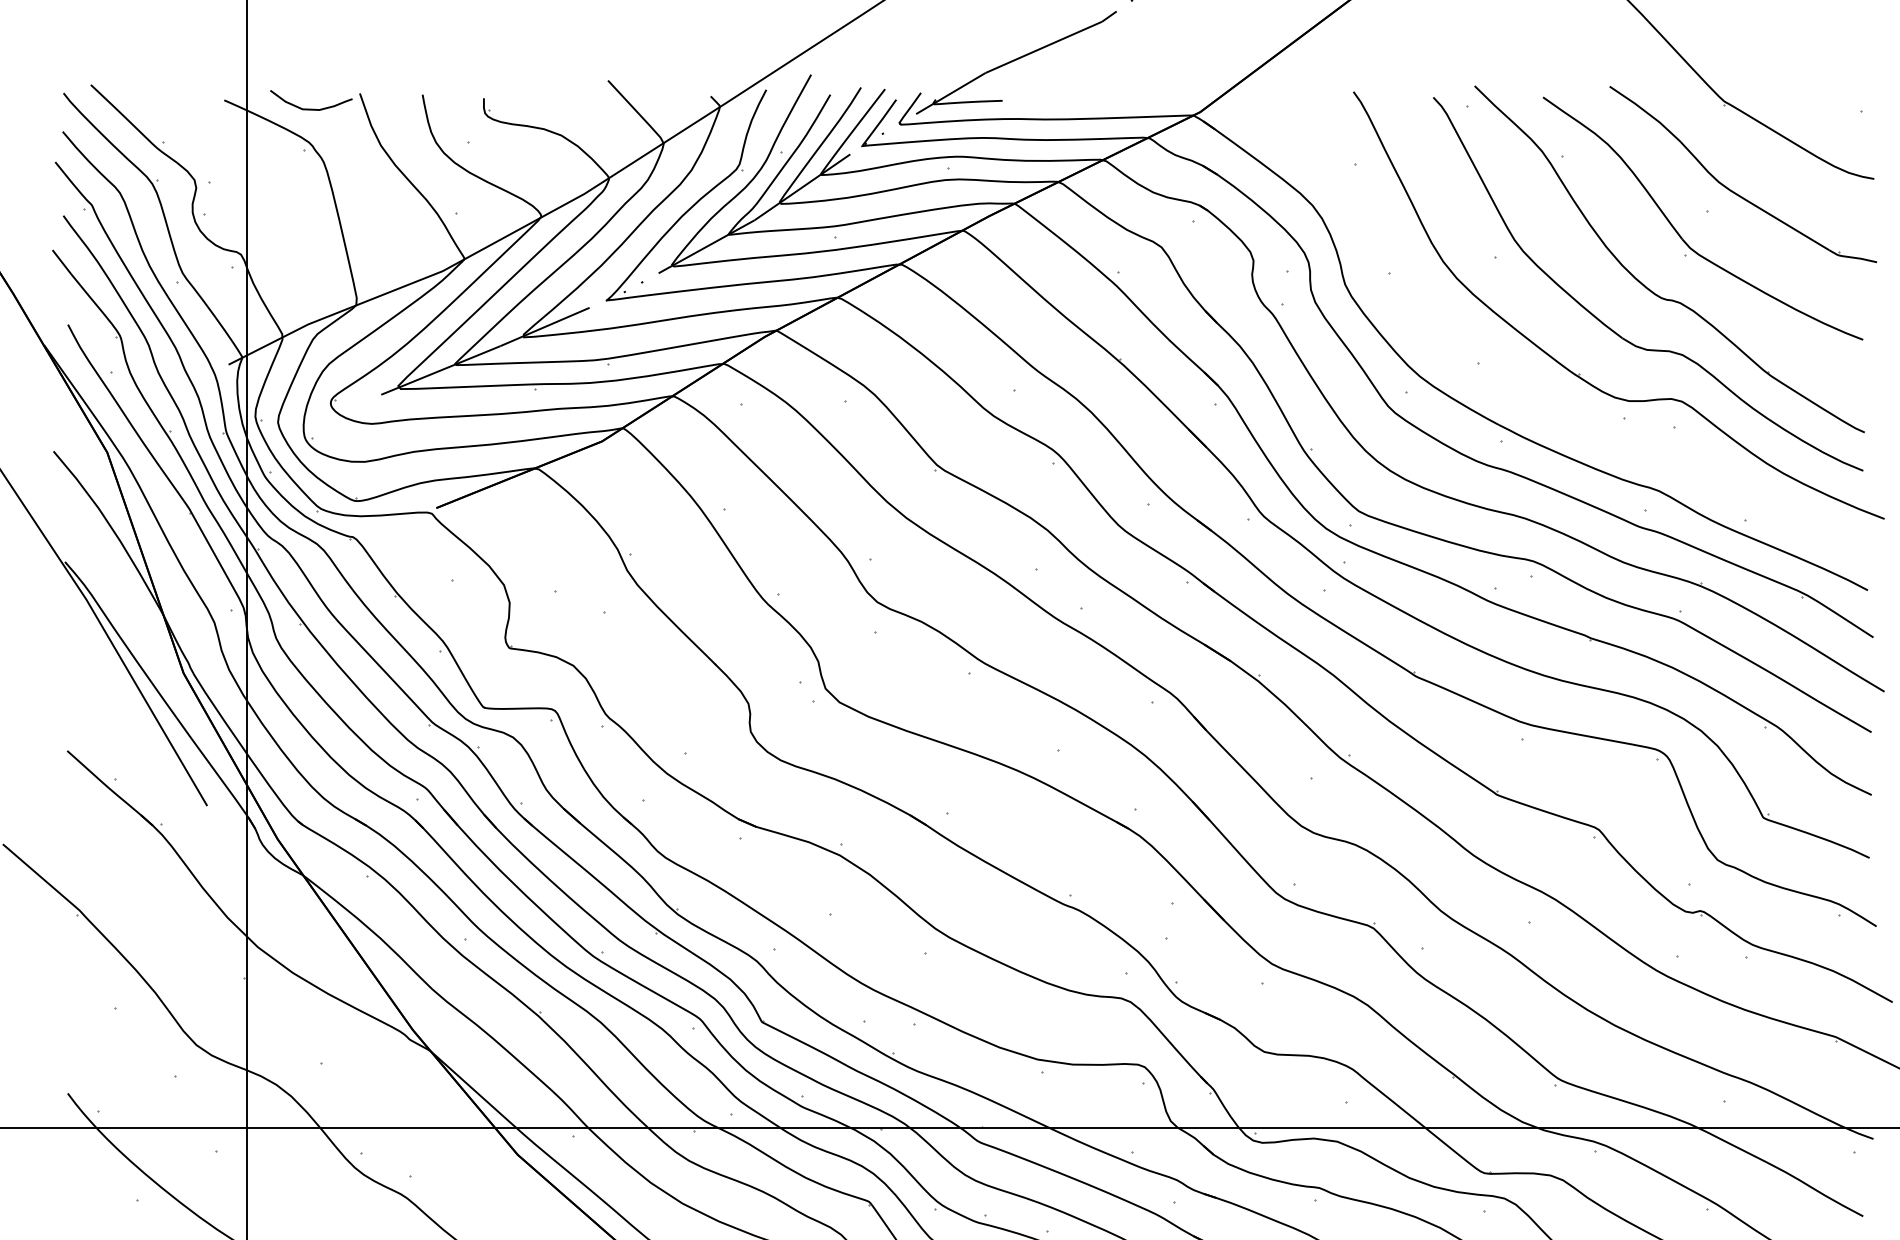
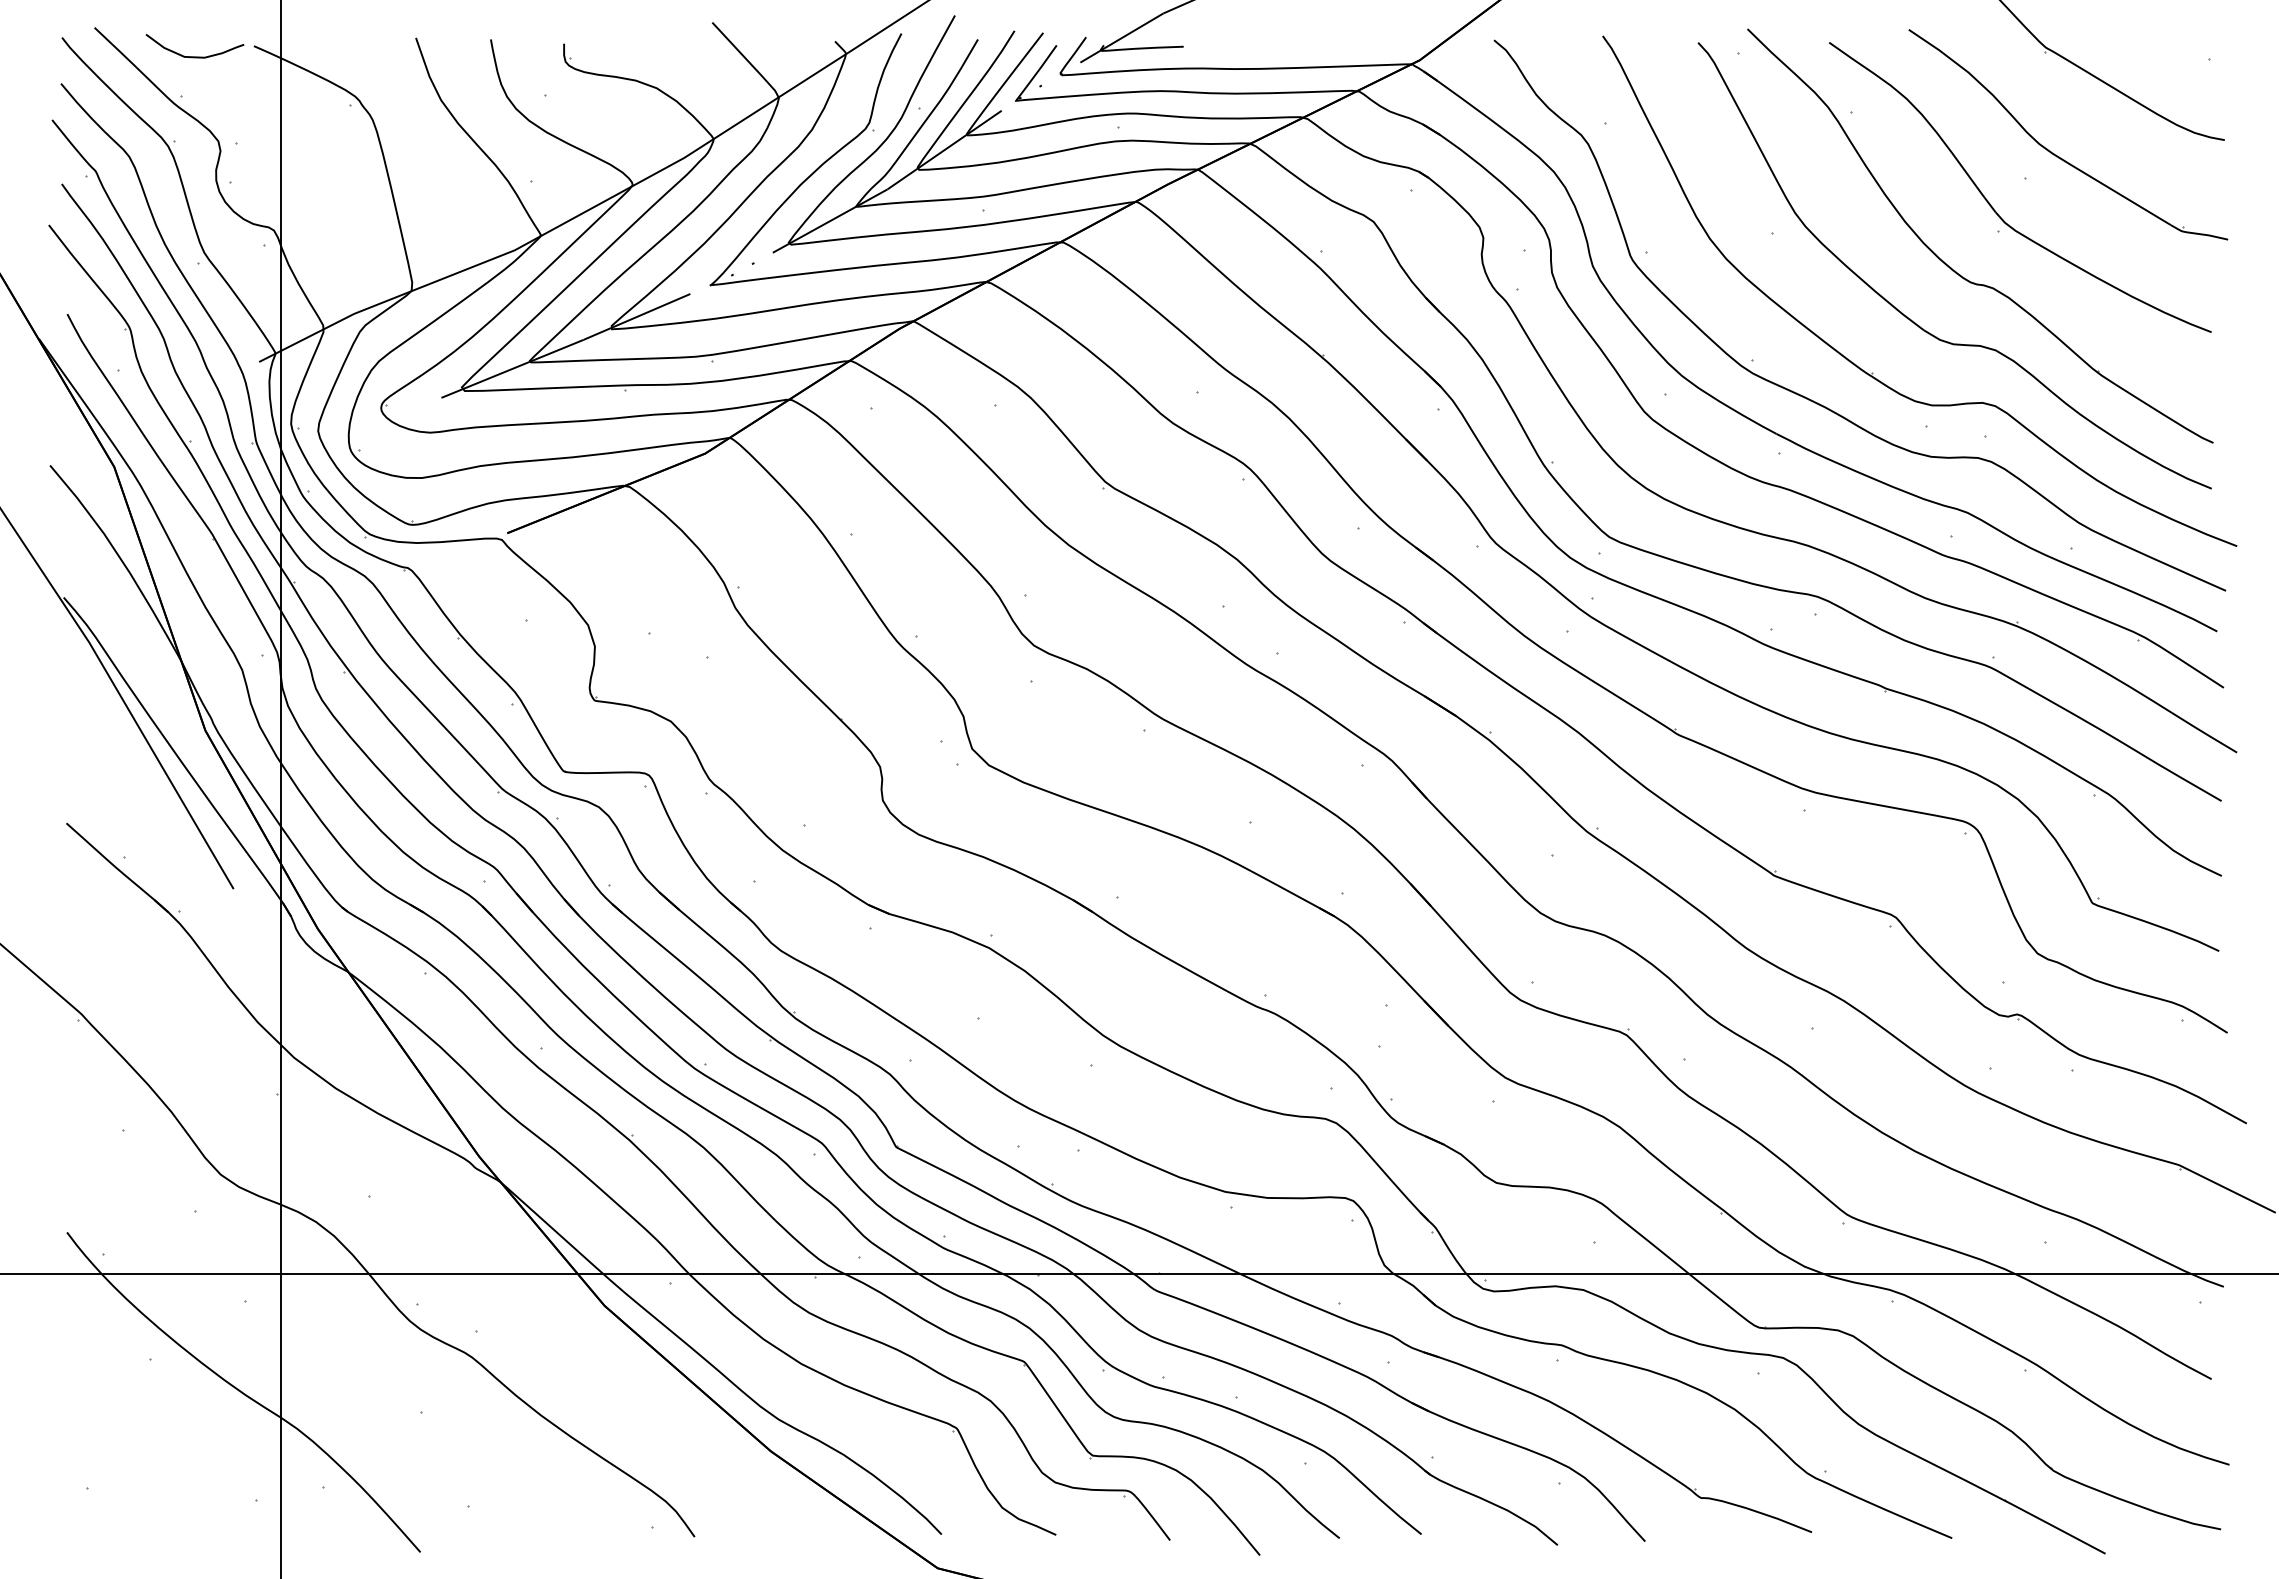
curve: (310, 108) -> (194, 56), moved
part: (1531, 397) -> (1815, 401), added

